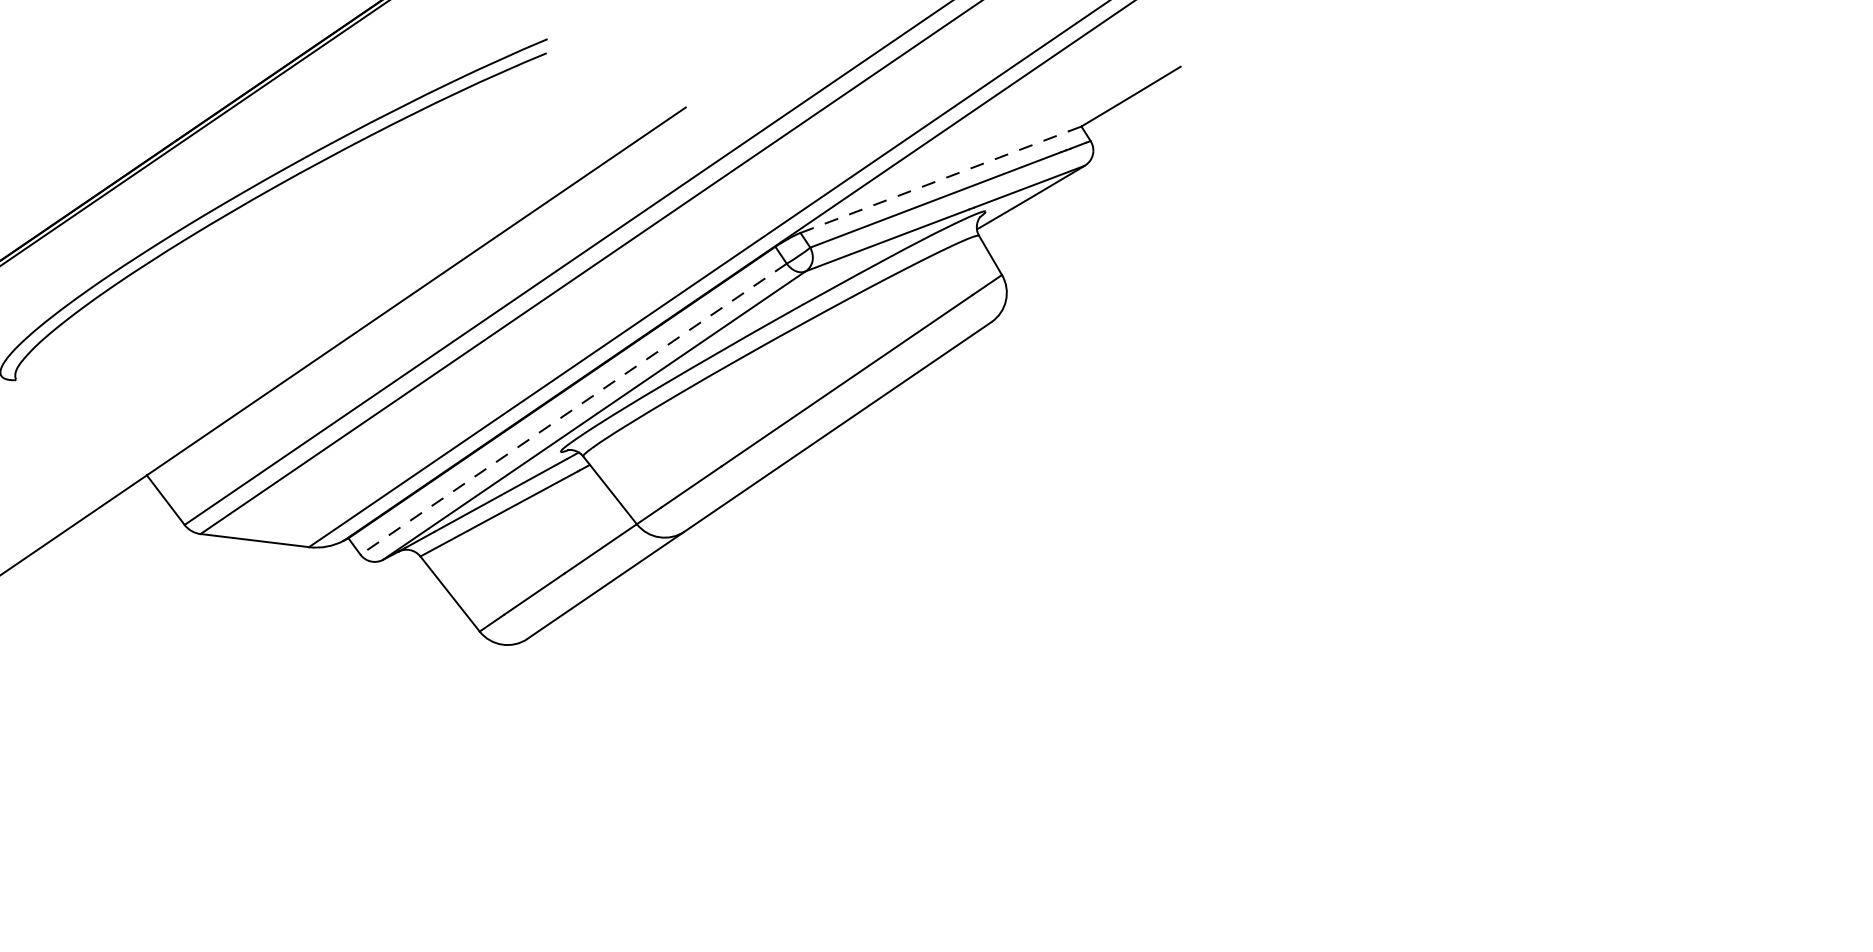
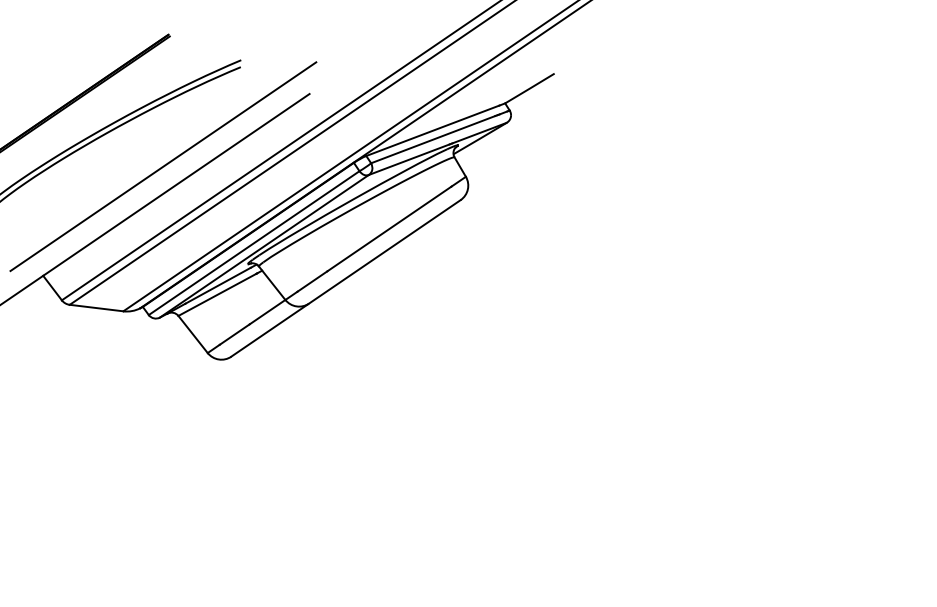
line: (936, 181) -> (433, 130), dashed -> solid
line: (390, 254) -> (163, 166), added
line: (574, 409) -> (254, 243), dashed -> solid

